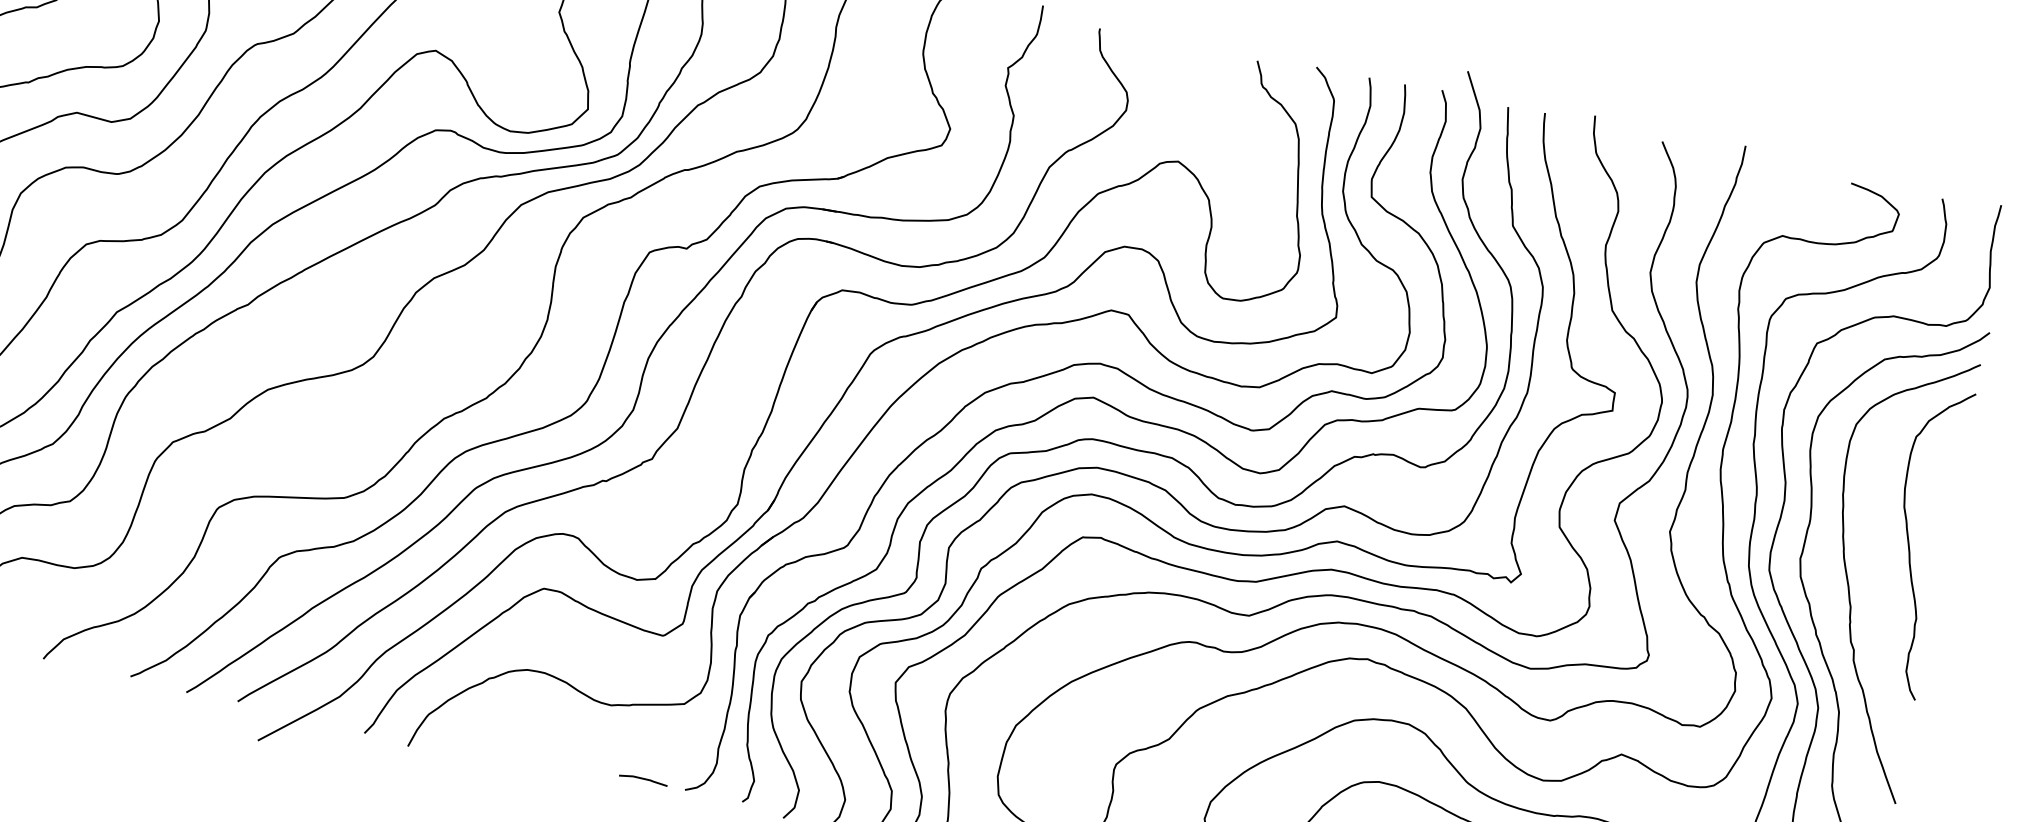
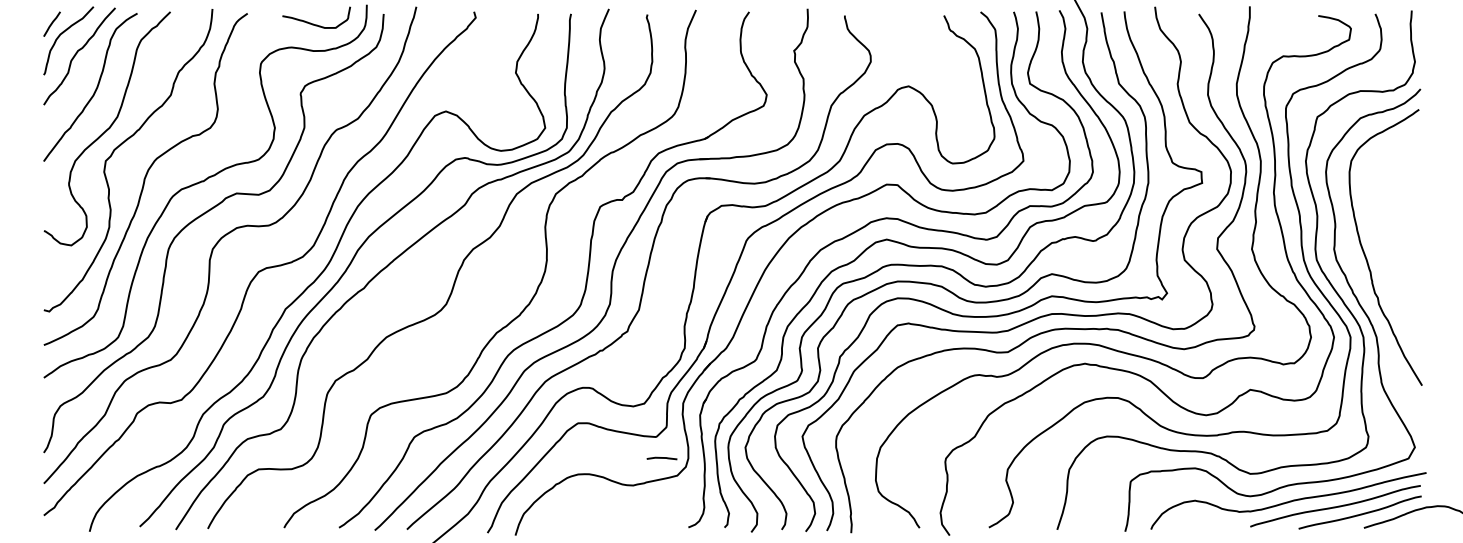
curve: (1910, 542) -> (1398, 225), removed
line: (642, 779) -> (661, 458), moved

